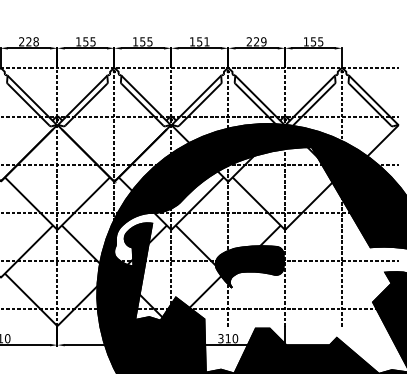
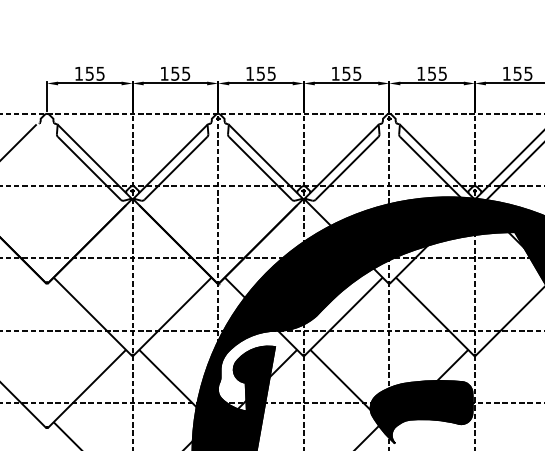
text: (28, 41) -> (89, 73), 228 -> 155
text: (206, 41) -> (356, 73), 151 -> 155
text: (256, 41) -> (431, 73), 229 -> 155

